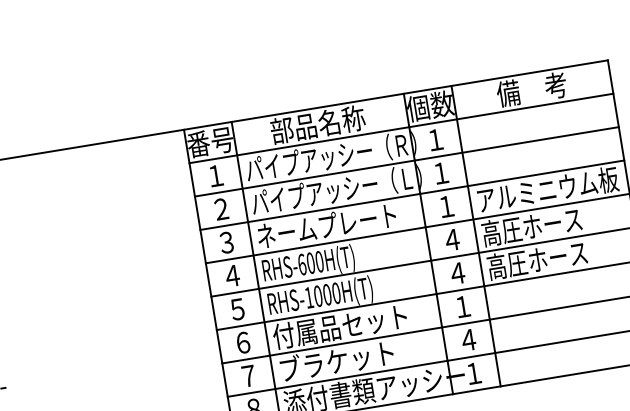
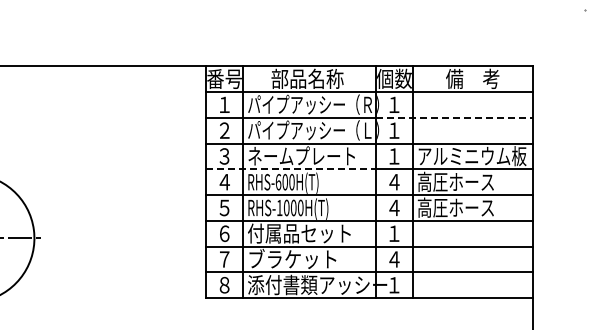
line: (516, 143) -> (454, 117), solid -> dashed
line: (316, 245) -> (291, 169), solid -> dashed

